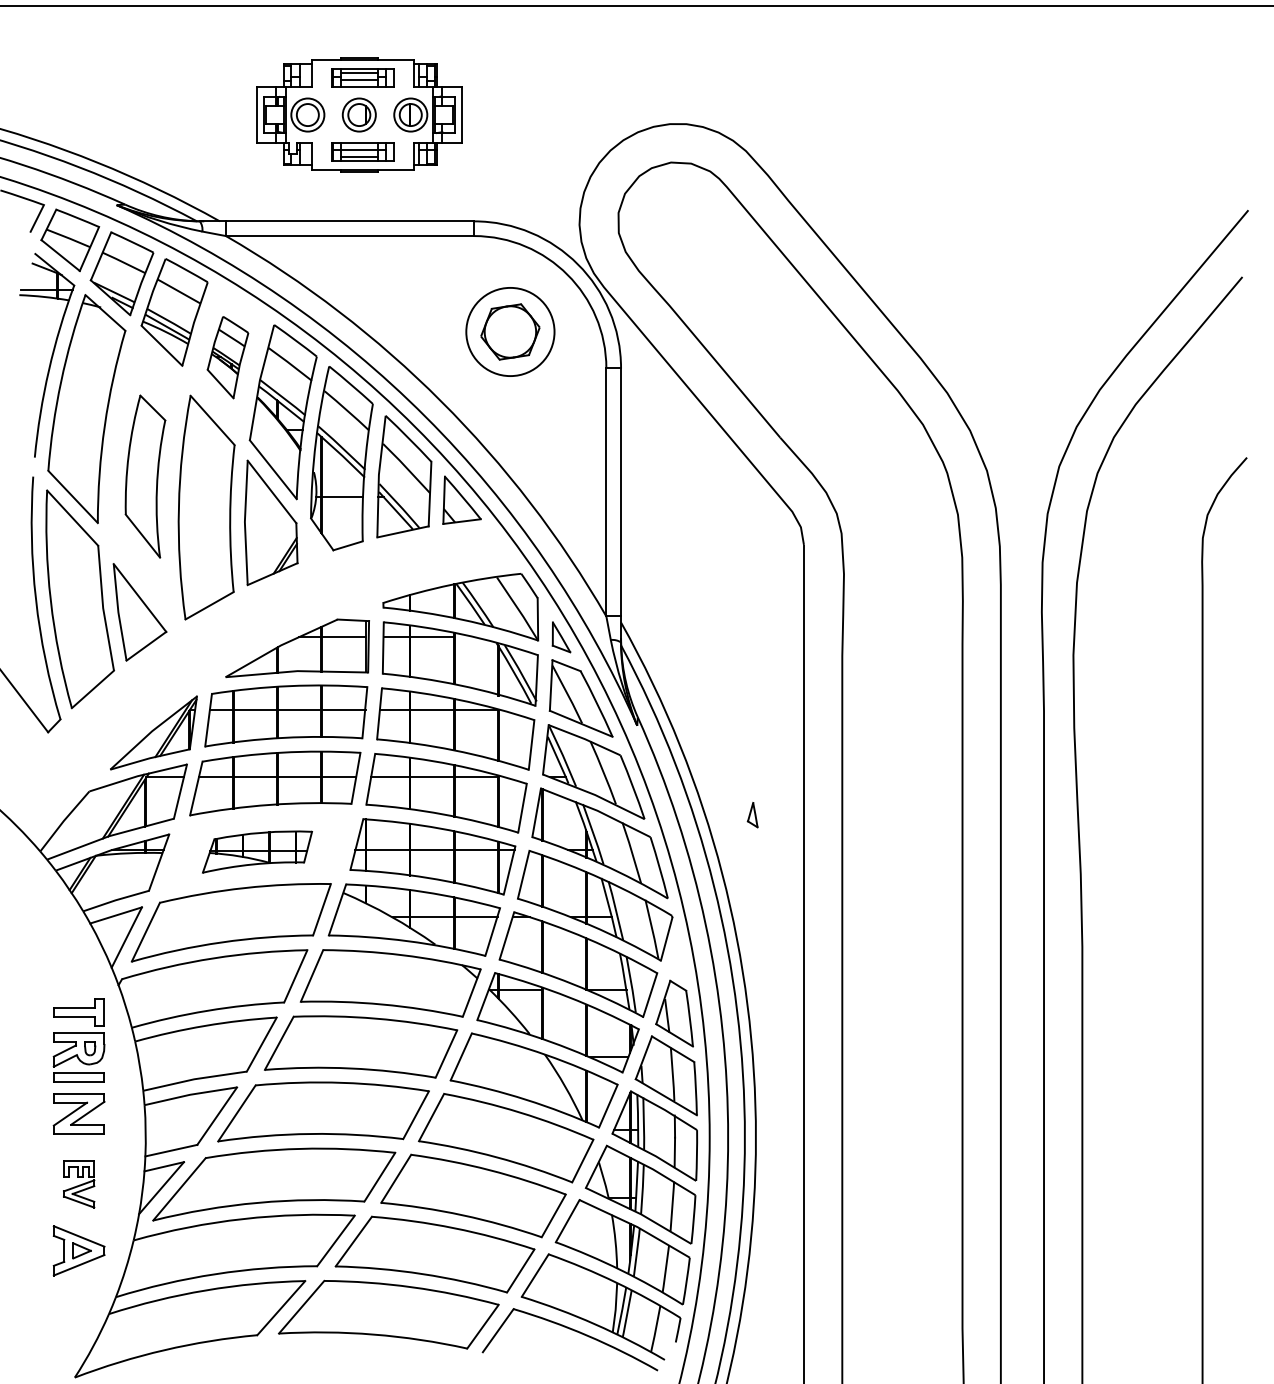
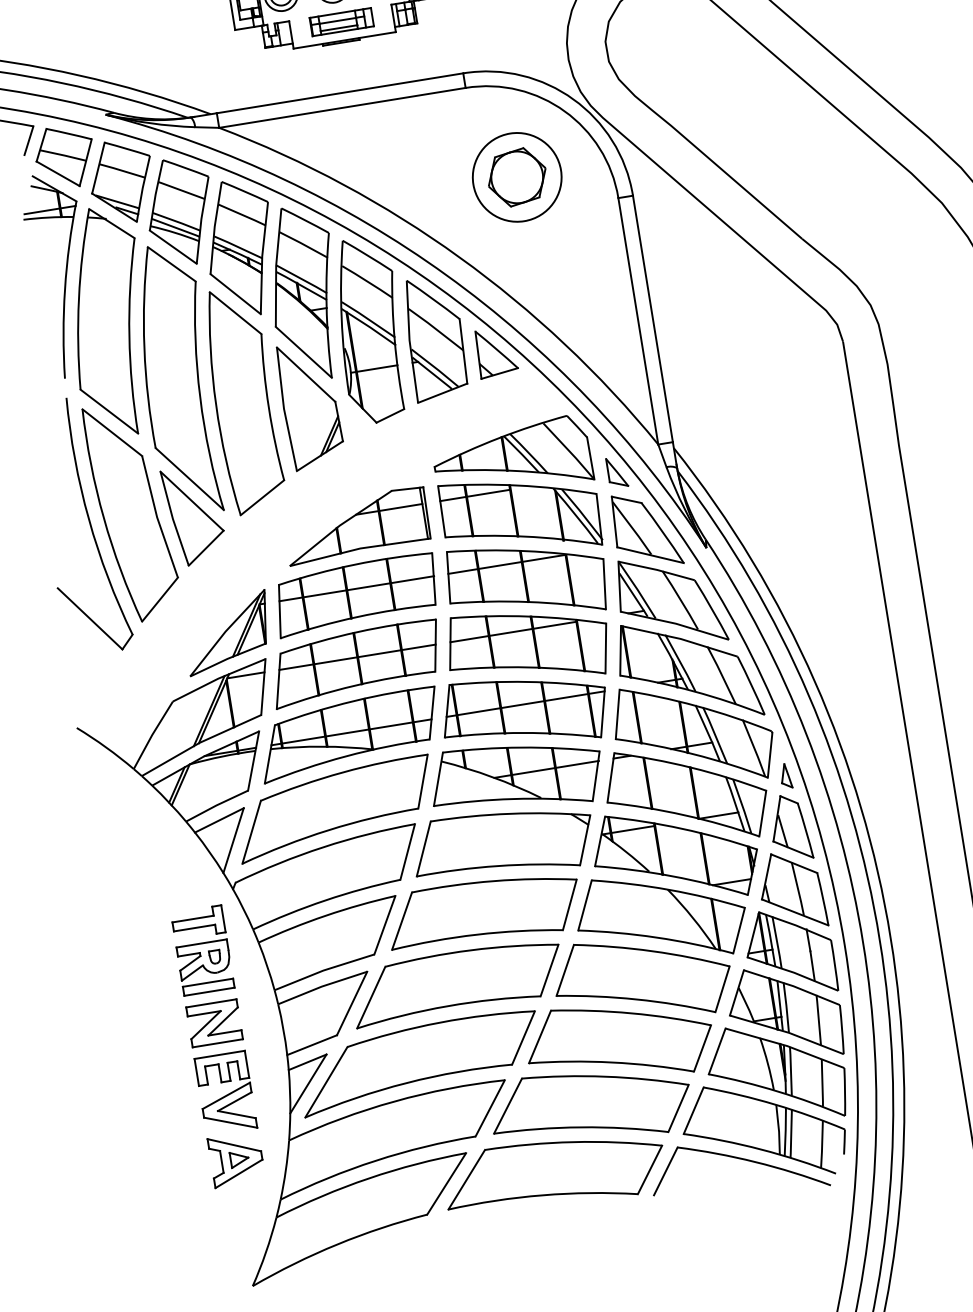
part: (227, 357) -> (240, 248), size x1.67
part: (145, 476) -> (177, 379), size x1.67
part: (752, 815) -> (785, 776), moved
part: (257, 851) -> (349, 734), size x1.67
part: (78, 1184) -> (225, 1093), size x1.67

